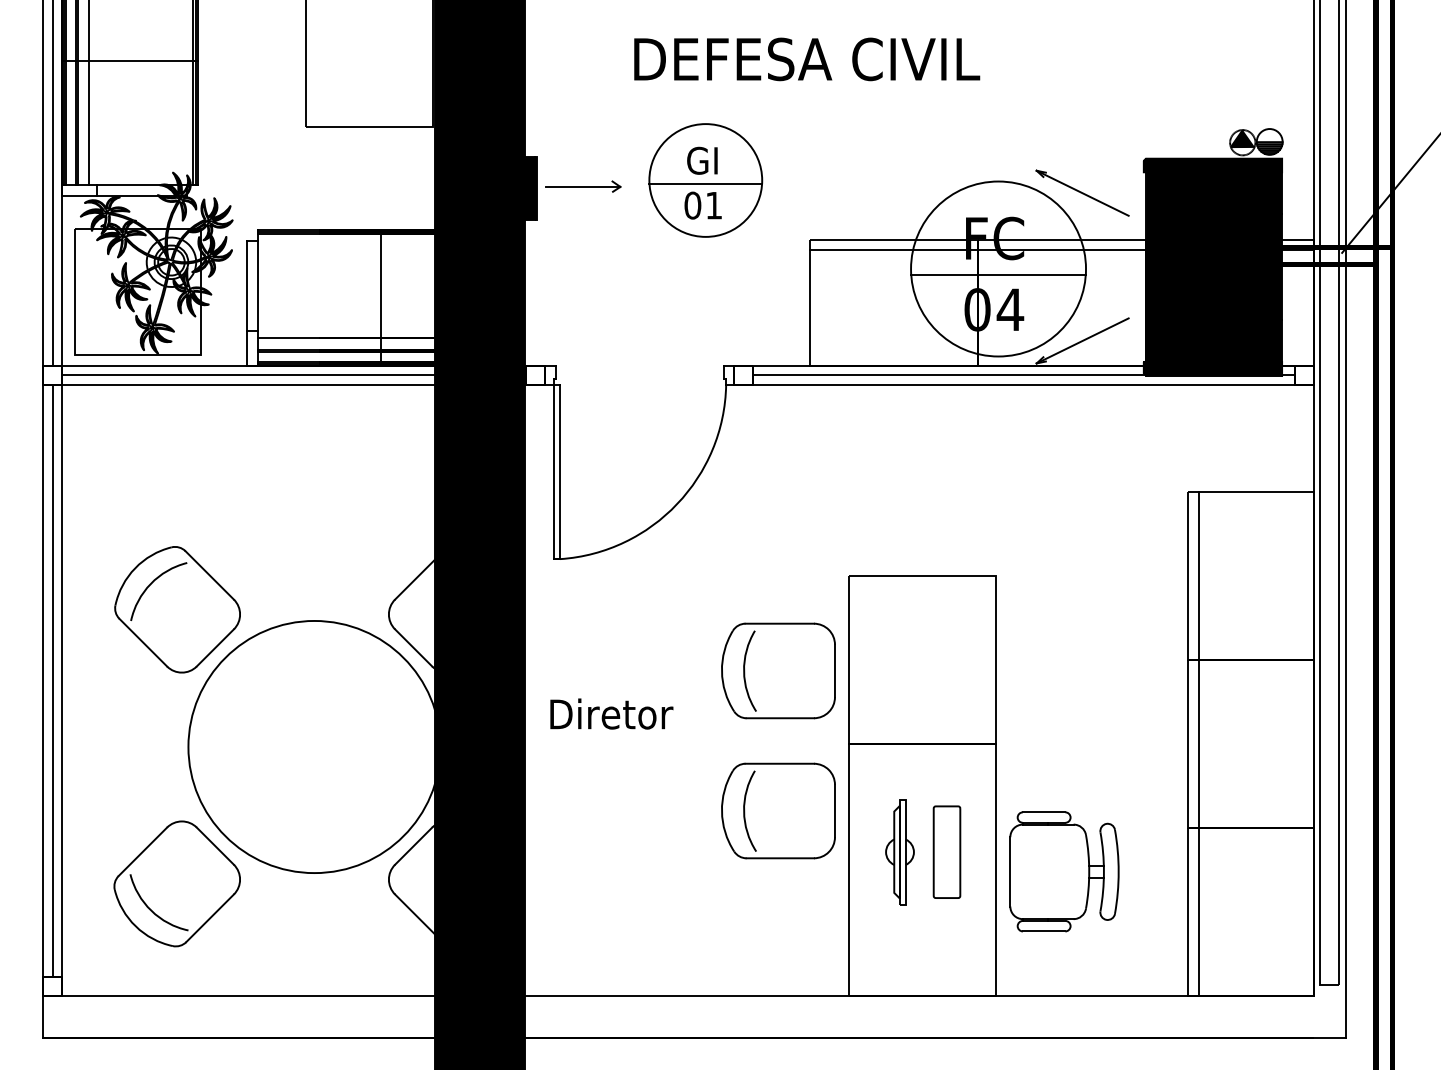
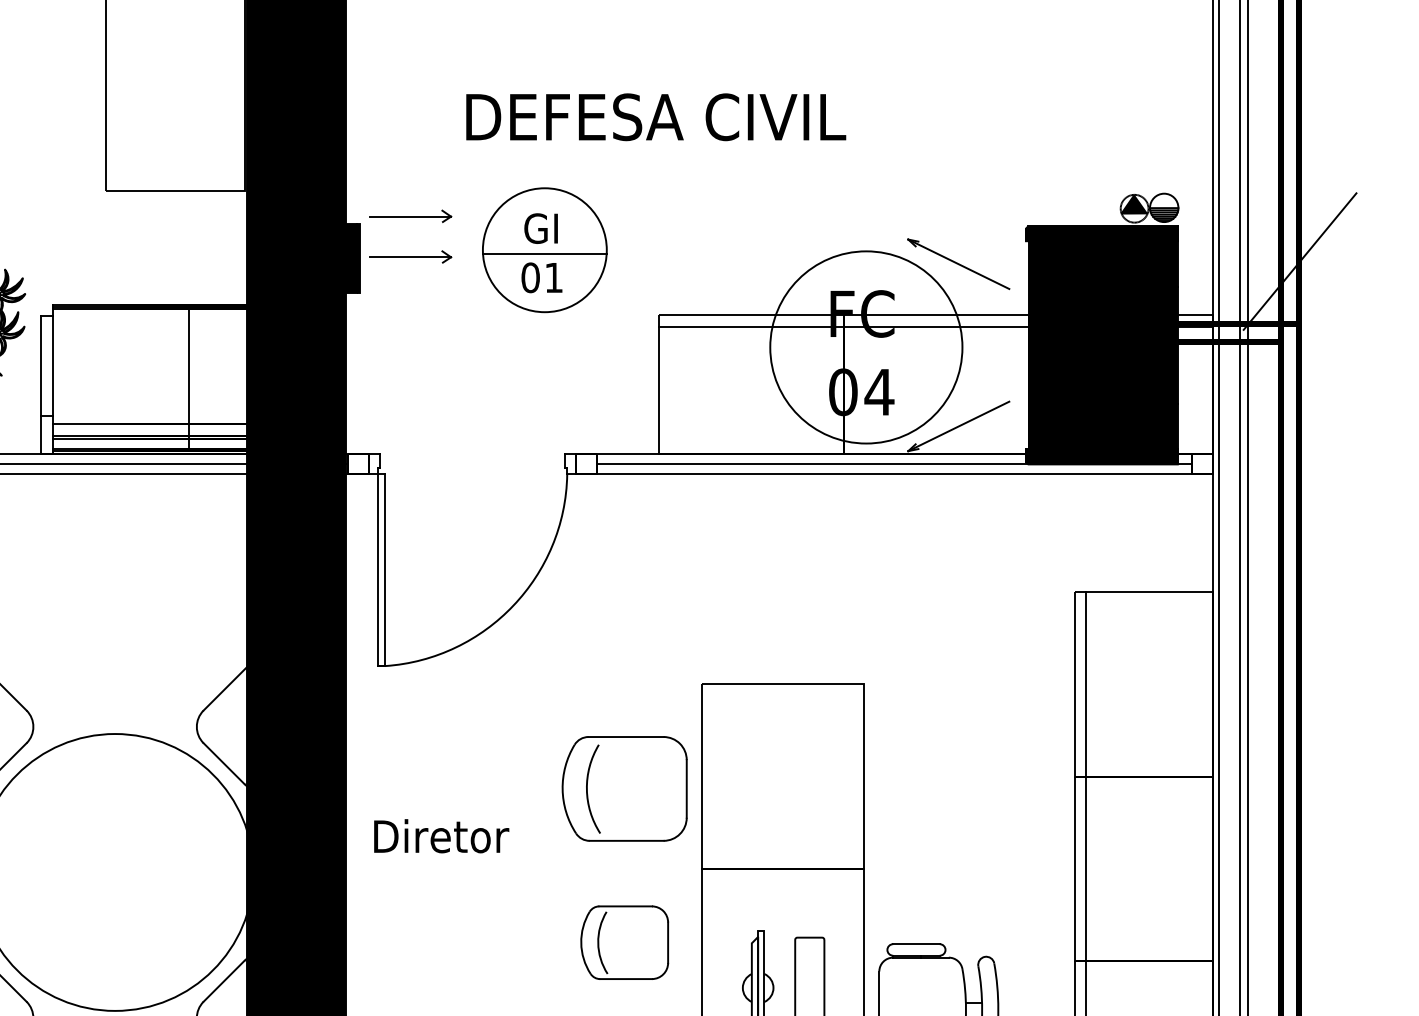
part: (583, 149) -> (410, 216), added
line: (998, 274) -> (866, 353), removed
part: (778, 810) -> (624, 942), size x0.7

